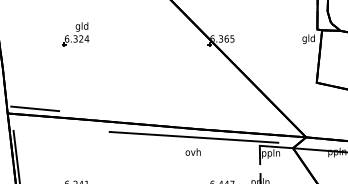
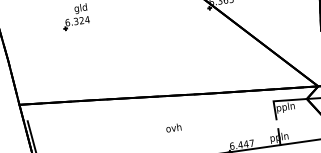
line: (35, 108) -> (46, 95), removed
line: (193, 136) -> (206, 101), removed
text: (192, 151) -> (172, 127), moved

